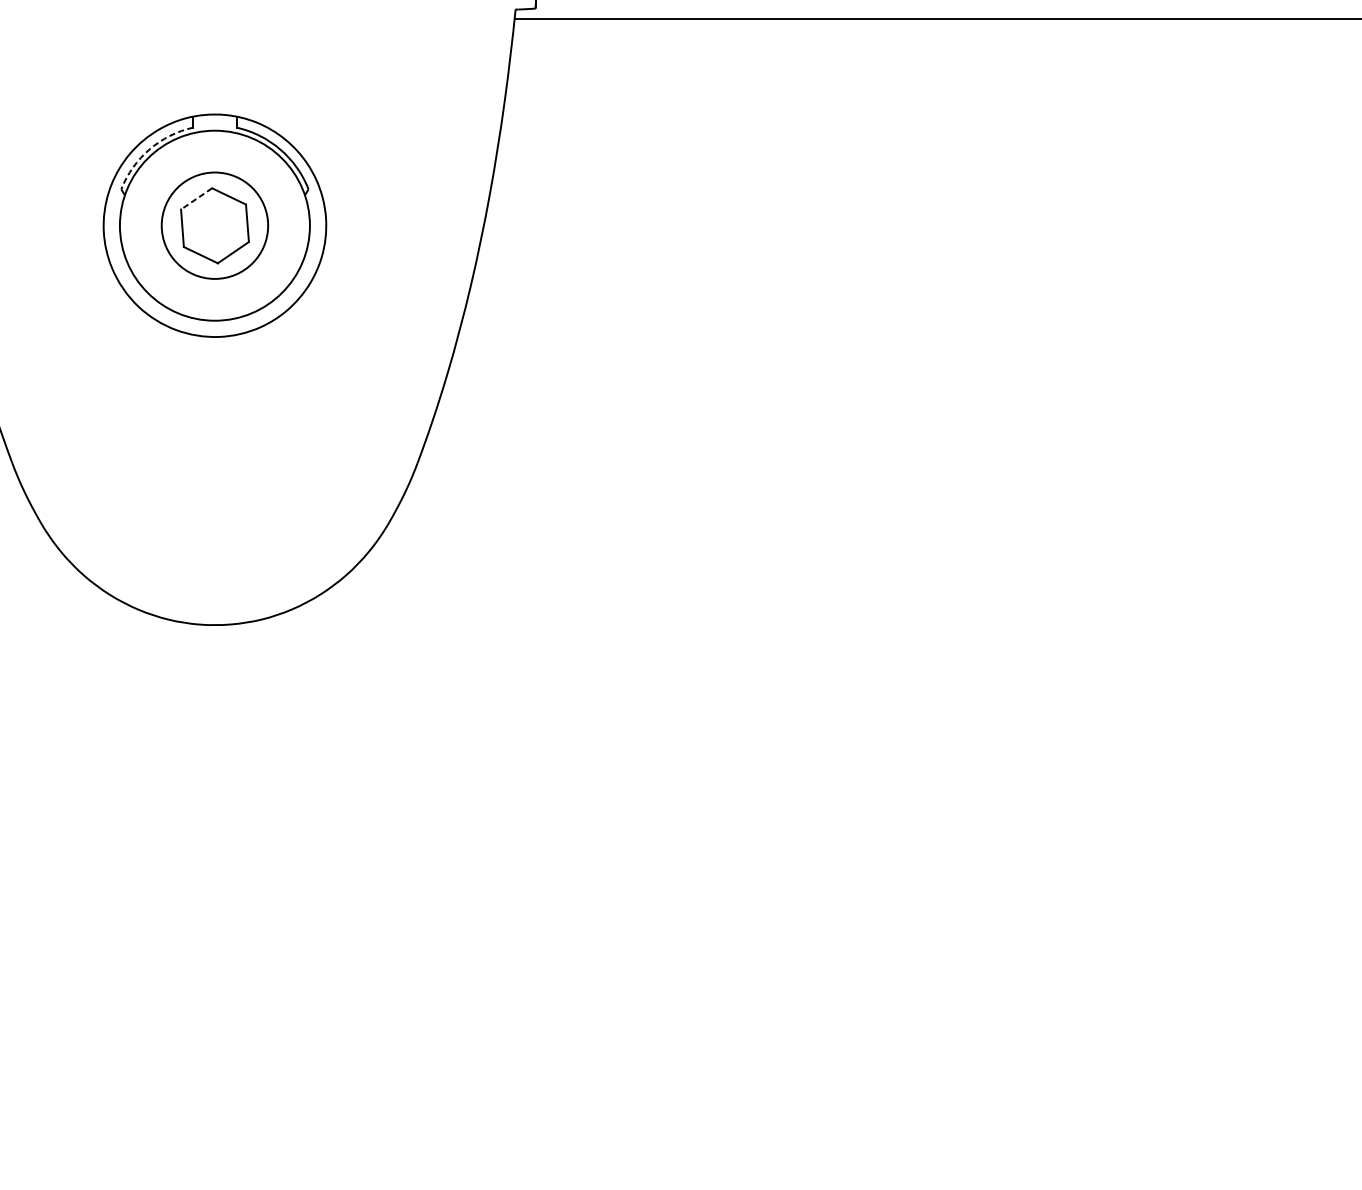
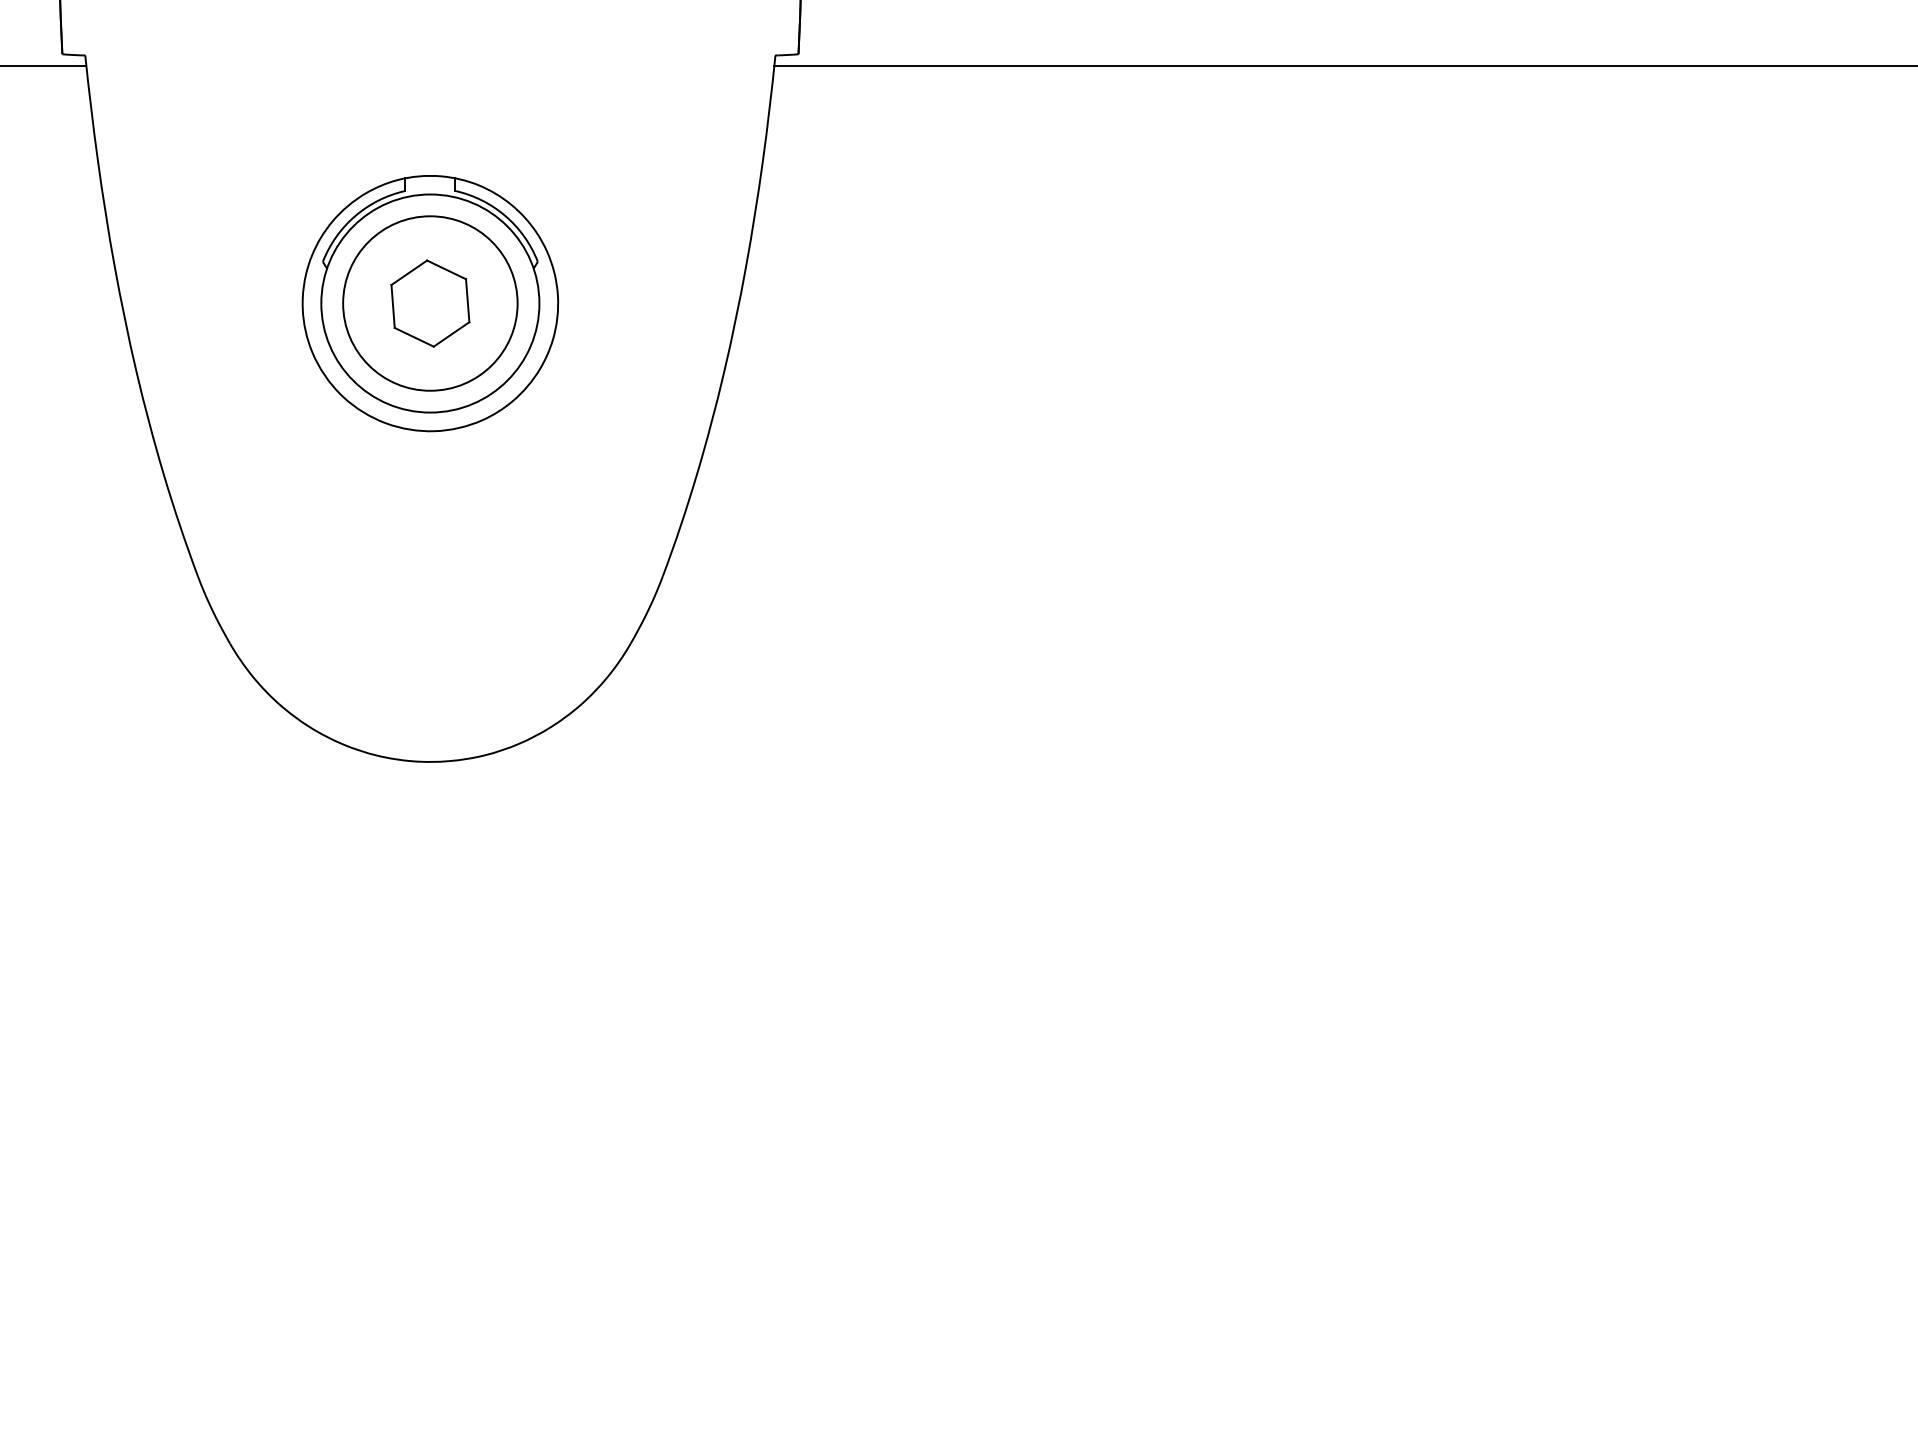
arc: (149, 149) -> (355, 216), dashed -> solid
line: (196, 198) -> (409, 272), dashed -> solid
circle: (215, 225) -> (430, 303), size x1.43

